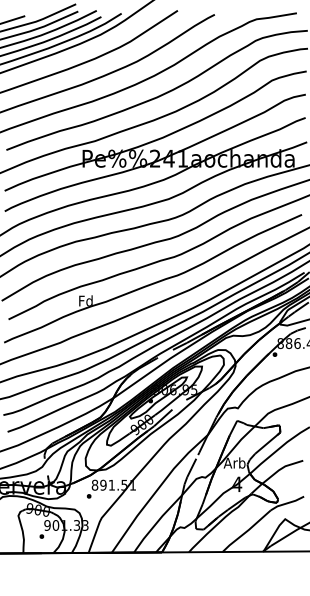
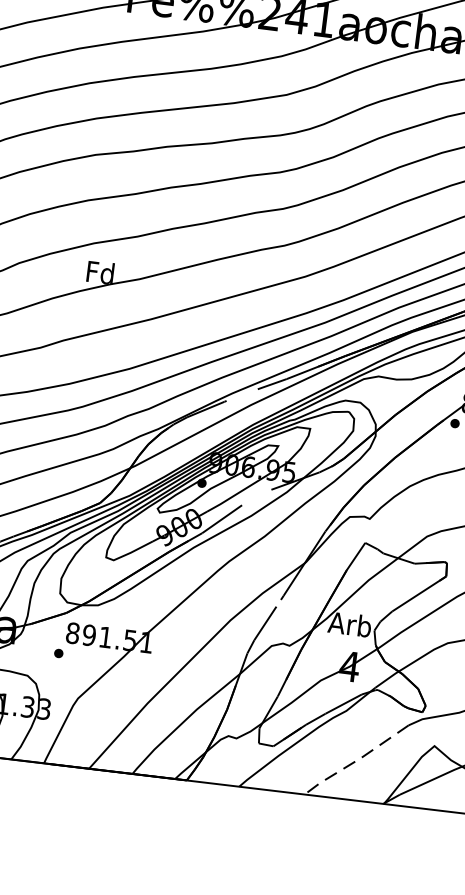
line: (246, 531) -> (356, 760), solid -> dashed

